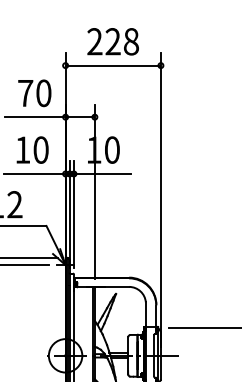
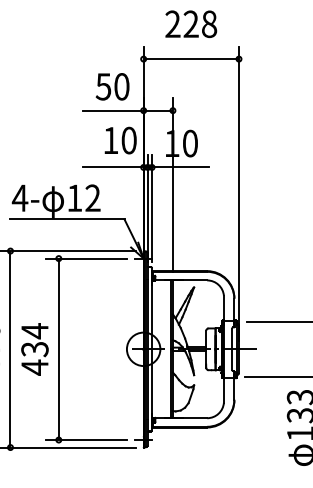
text: (113, 41) -> (191, 23), moved
text: (25, 93) -> (103, 86), 70 -> 50
text: (32, 150) -> (120, 140), moved

